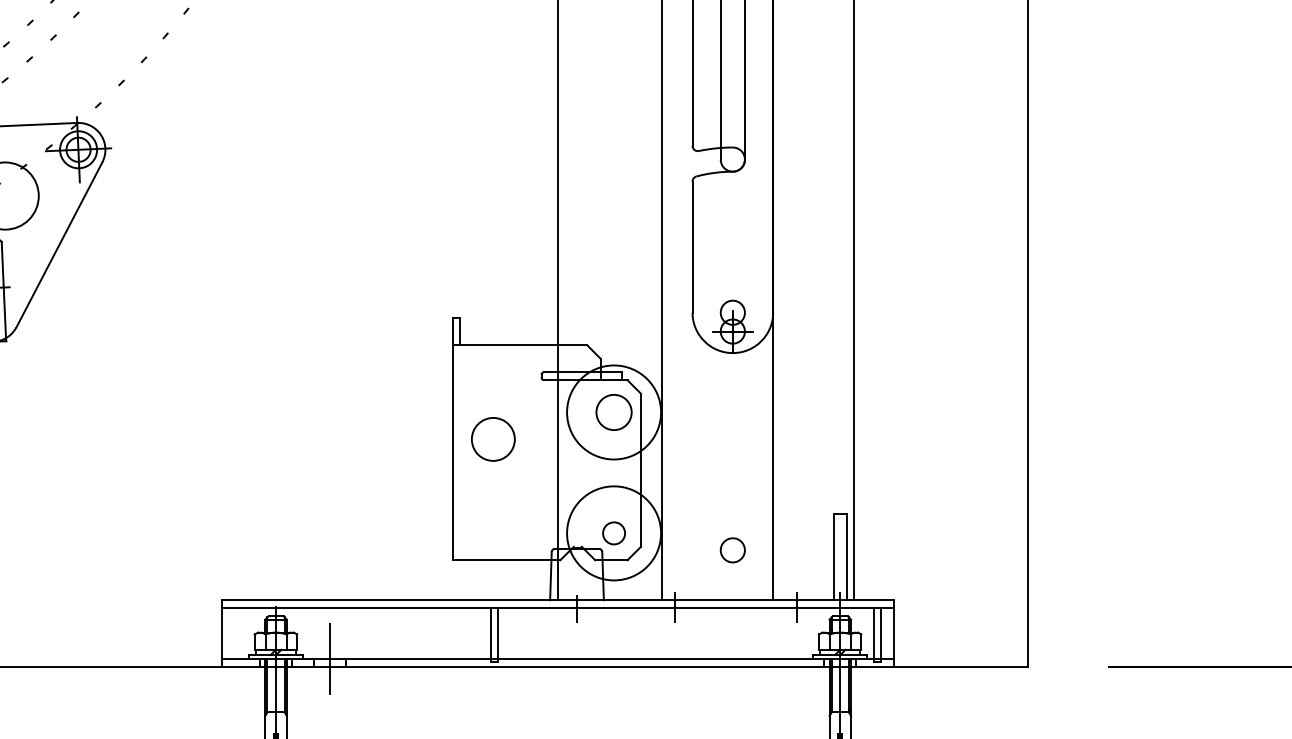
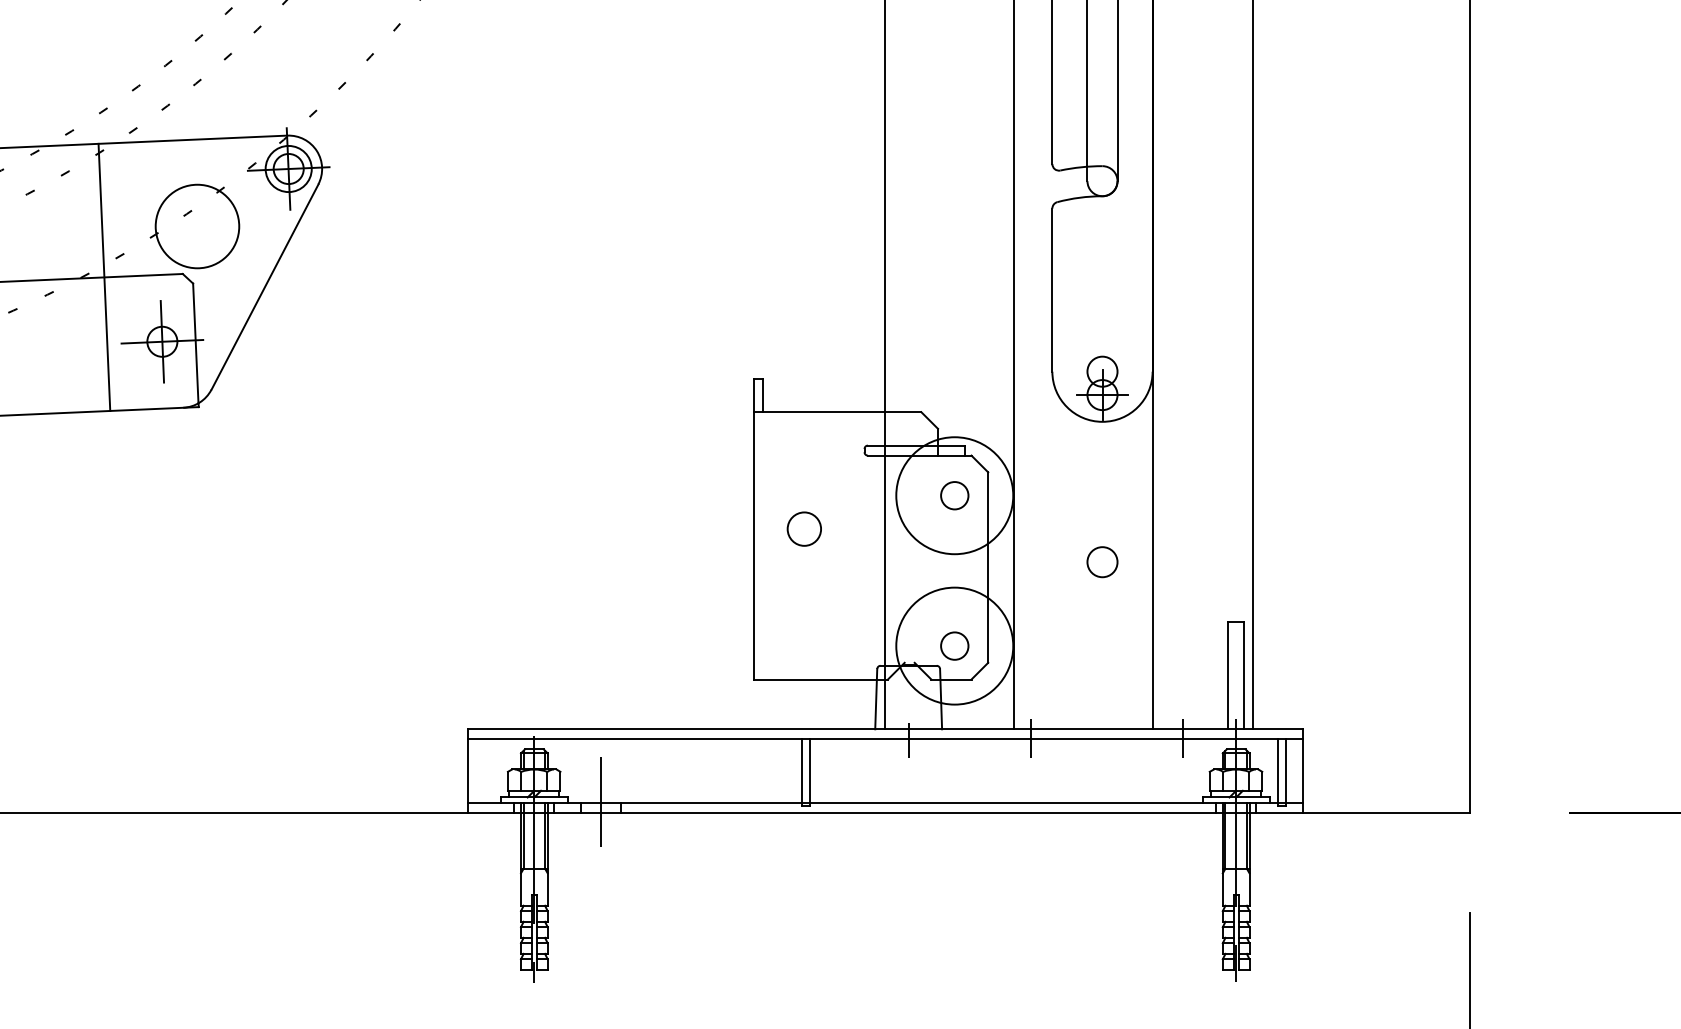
circle: (613, 412) -> (954, 495), size x0.62
circle: (492, 438) -> (803, 528), size x0.62
circle: (732, 550) -> (1102, 562), moved

